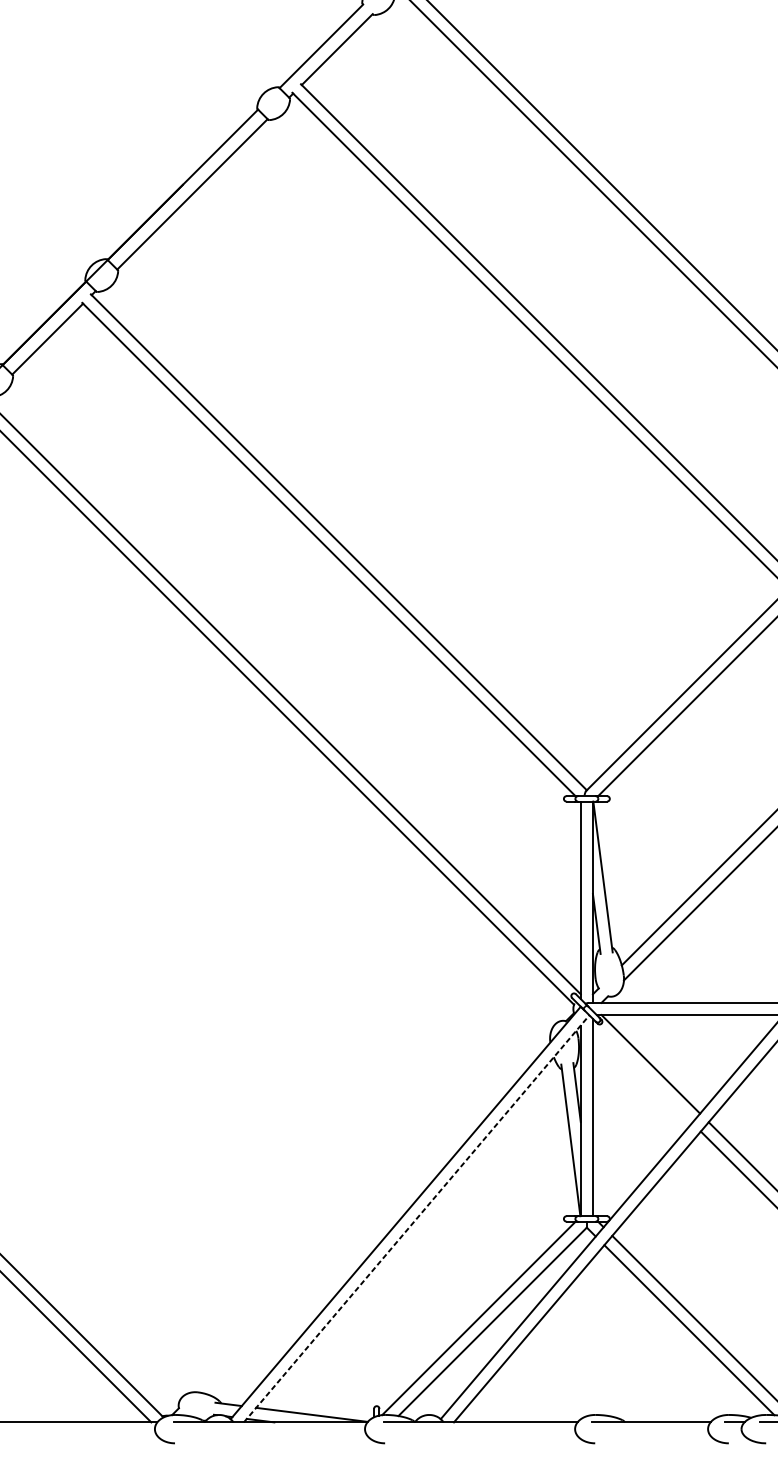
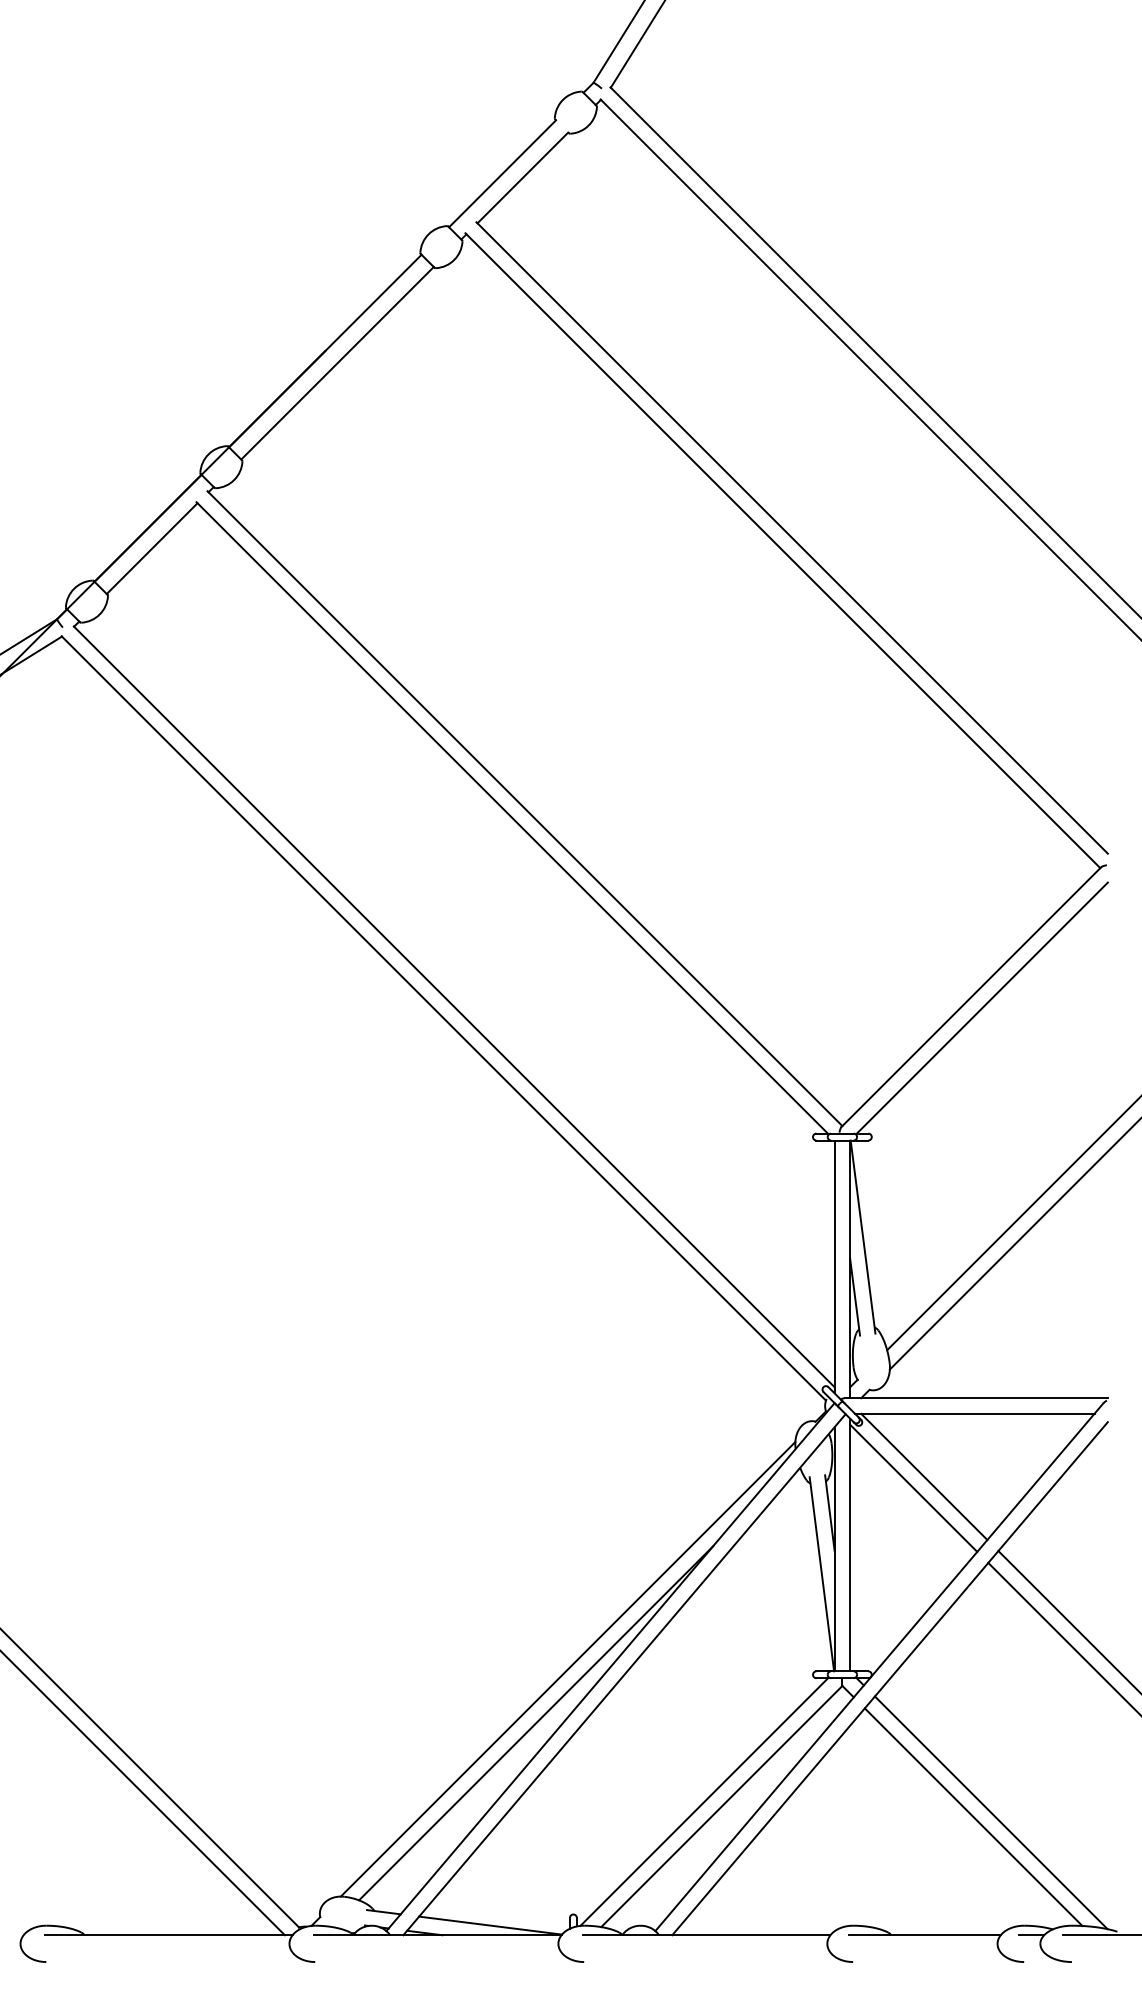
line: (642, 1072) -> (913, 1487), added
line: (372, 1214) -> (567, 1669), added
line: (416, 1218) -> (624, 1674), dashed -> solid
line: (347, 1256) -> (536, 1723), added

